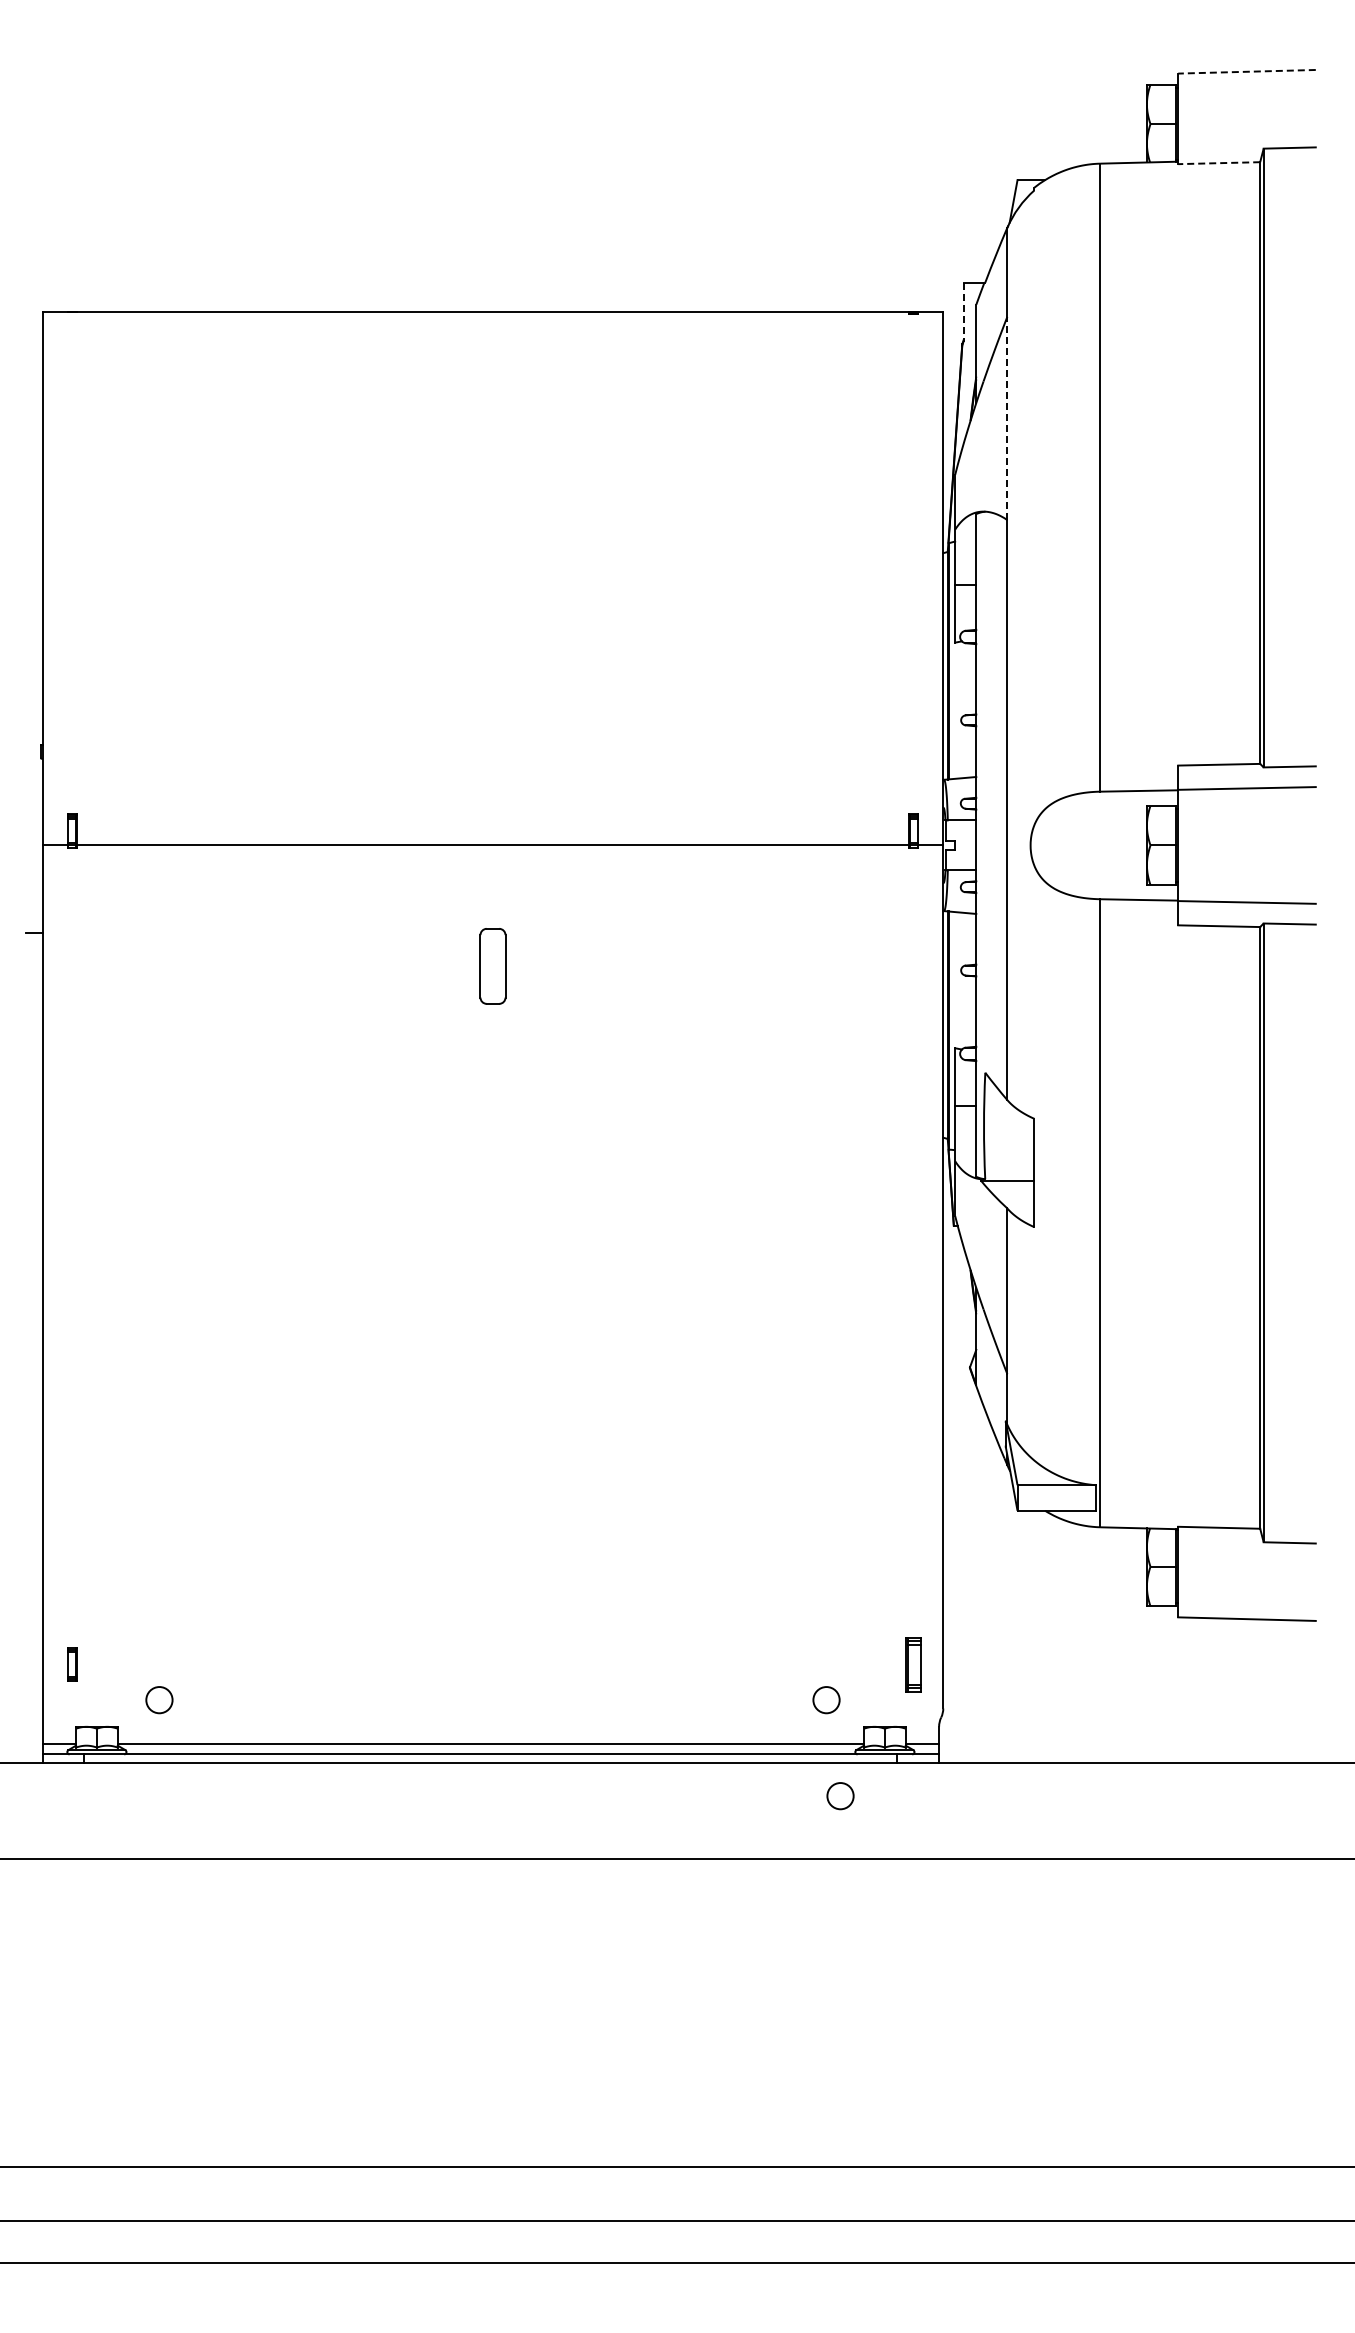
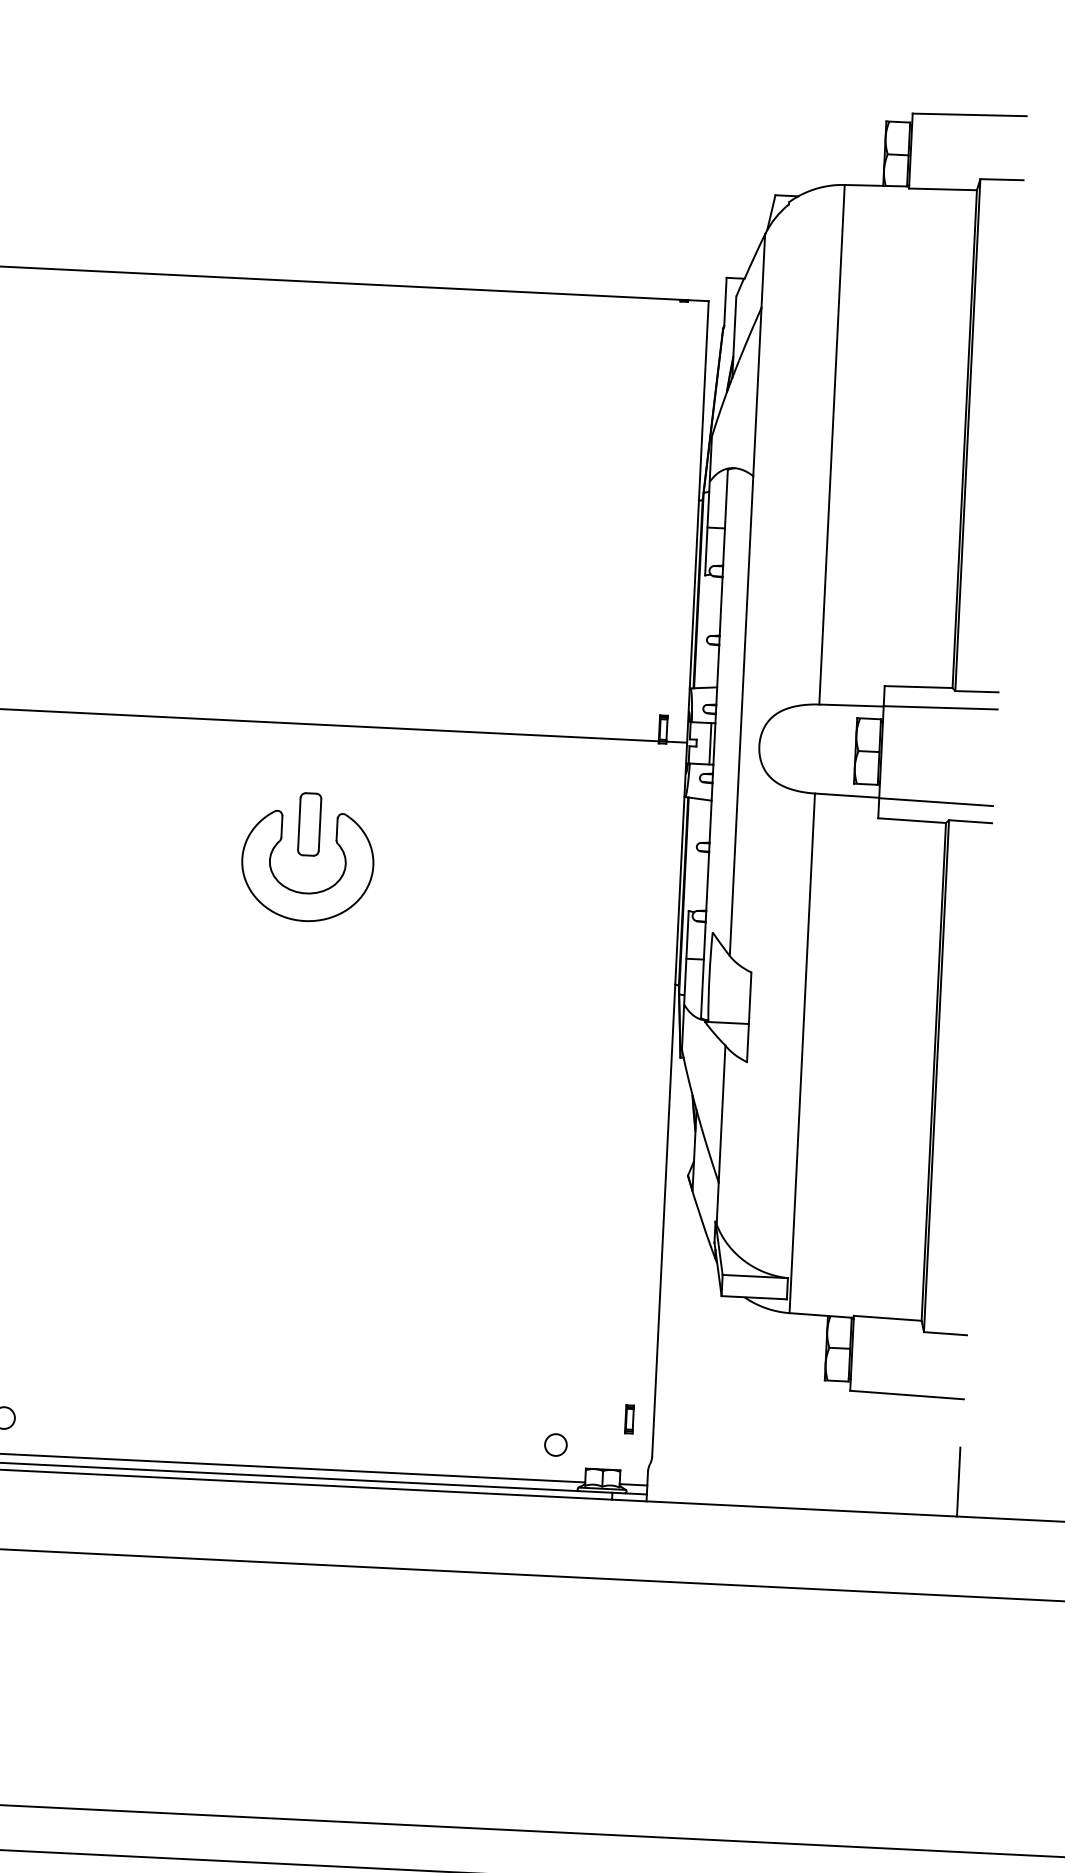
line: (1247, 71) -> (970, 114), dashed -> solid
line: (1219, 163) -> (943, 189), dashed -> solid
line: (963, 312) -> (725, 302), dashed -> solid
line: (1007, 418) -> (757, 392), dashed -> solid
line: (971, 845) -> (710, 743), added
part: (492, 1048) -> (305, 892), added
part: (913, 1664) -> (629, 1419), size x0.62
line: (1314, 1720) -> (958, 1481), added
circle: (840, 1796) -> (563, 1525), removed

